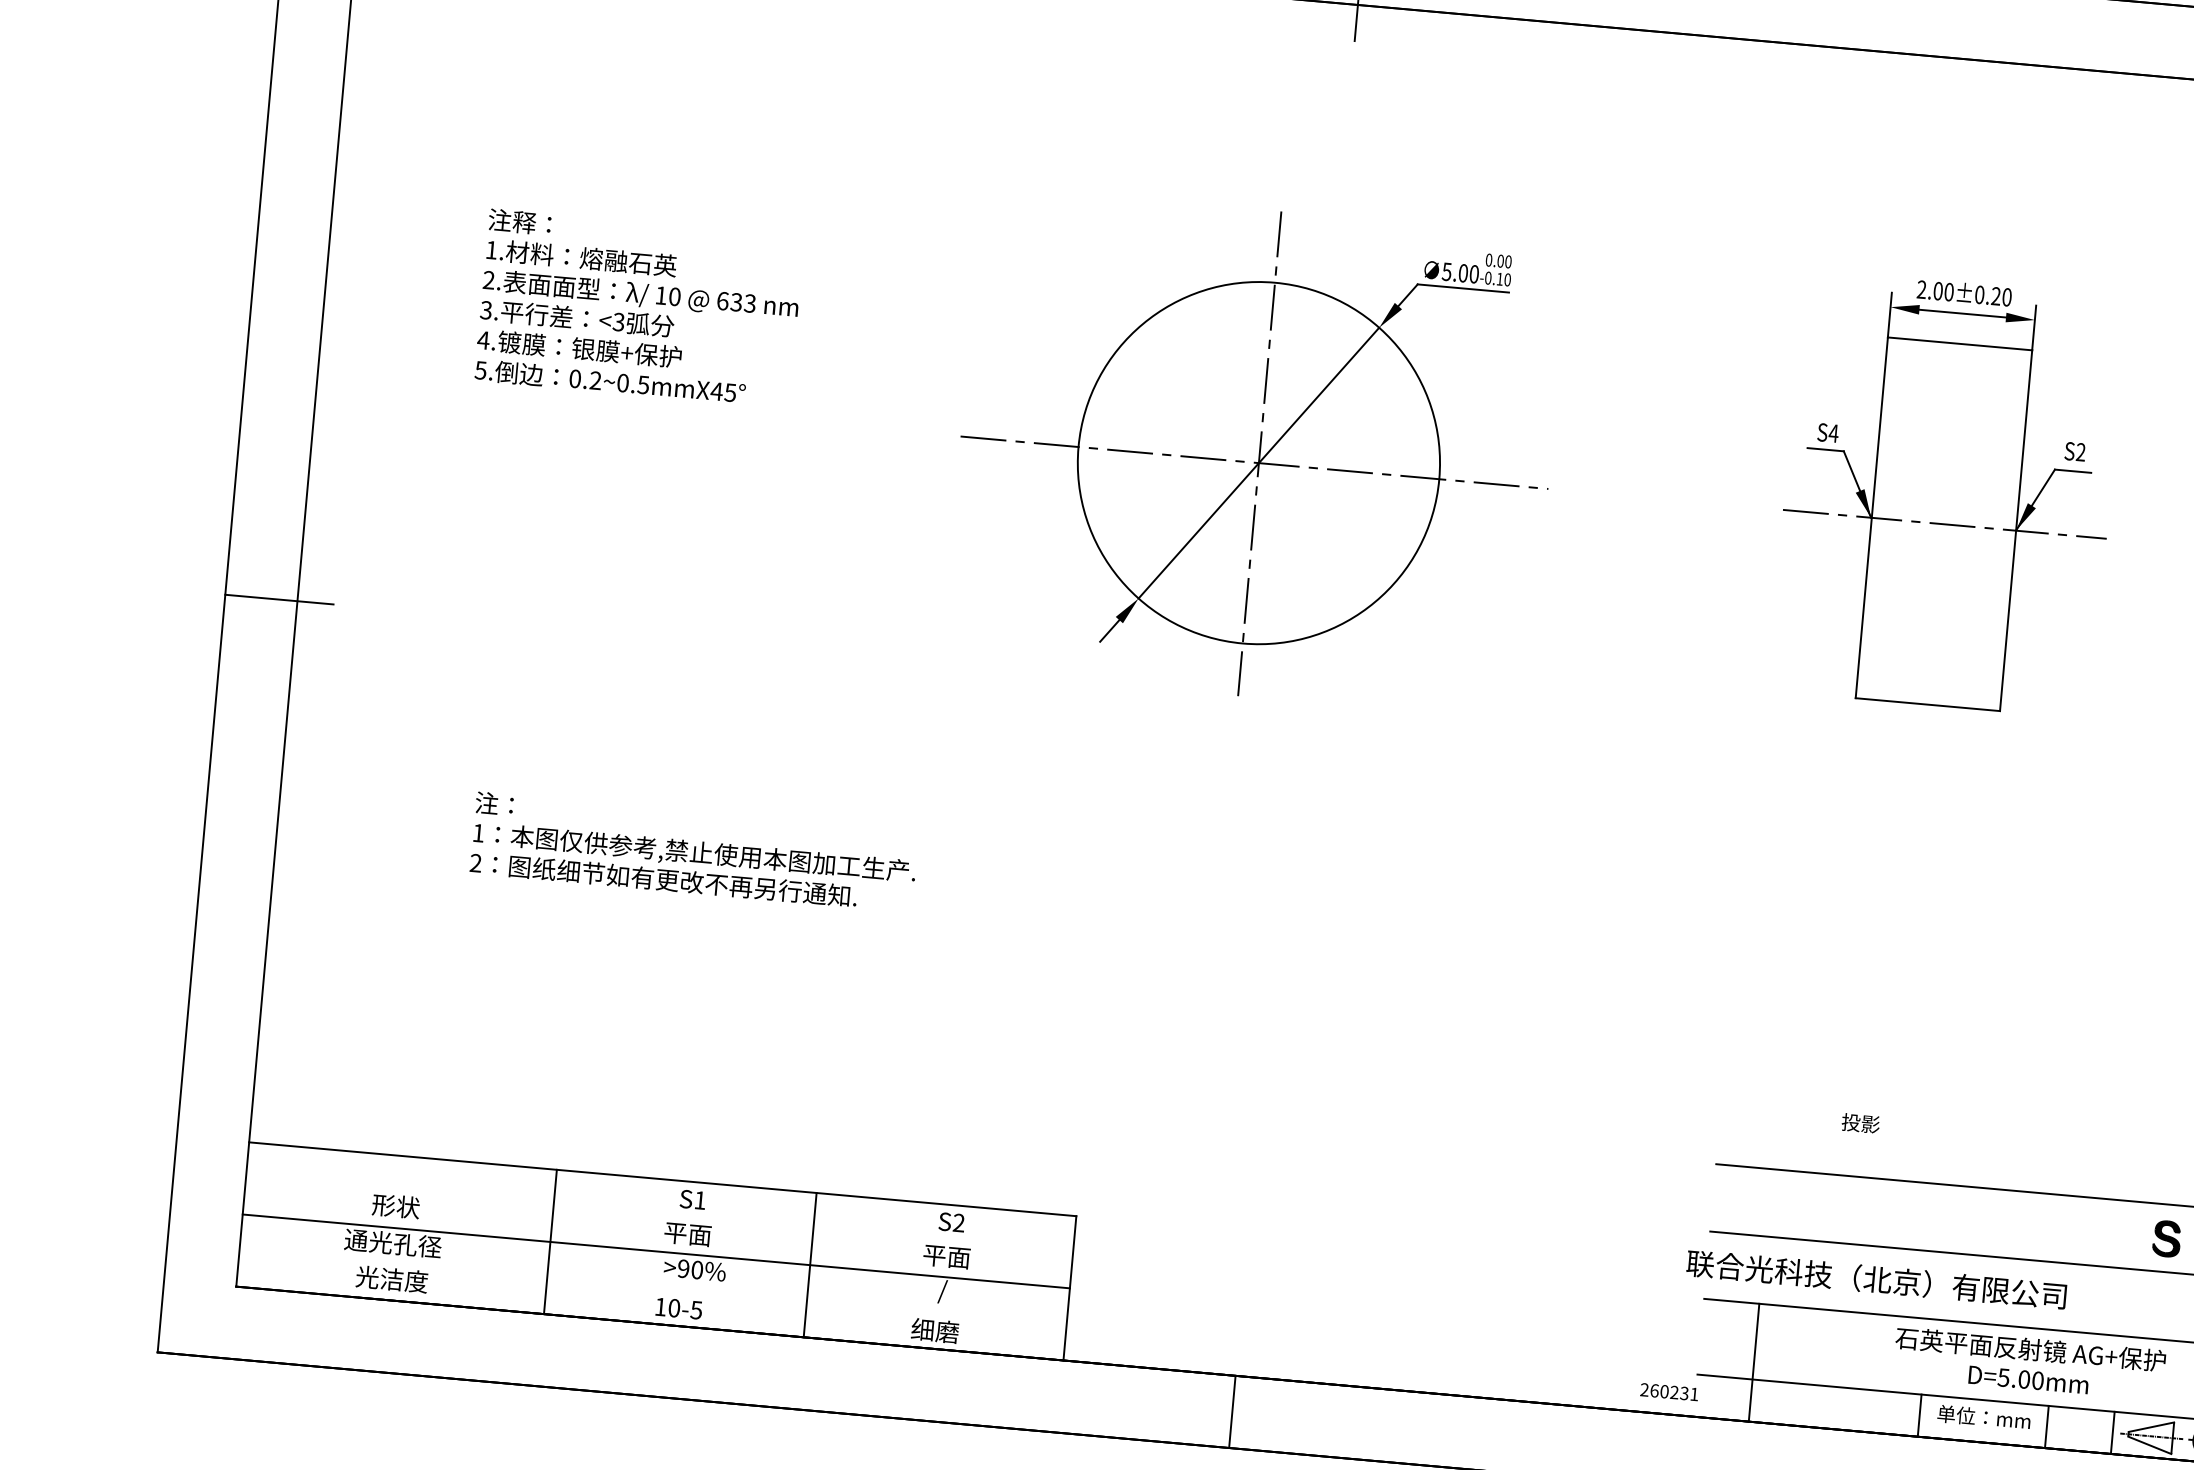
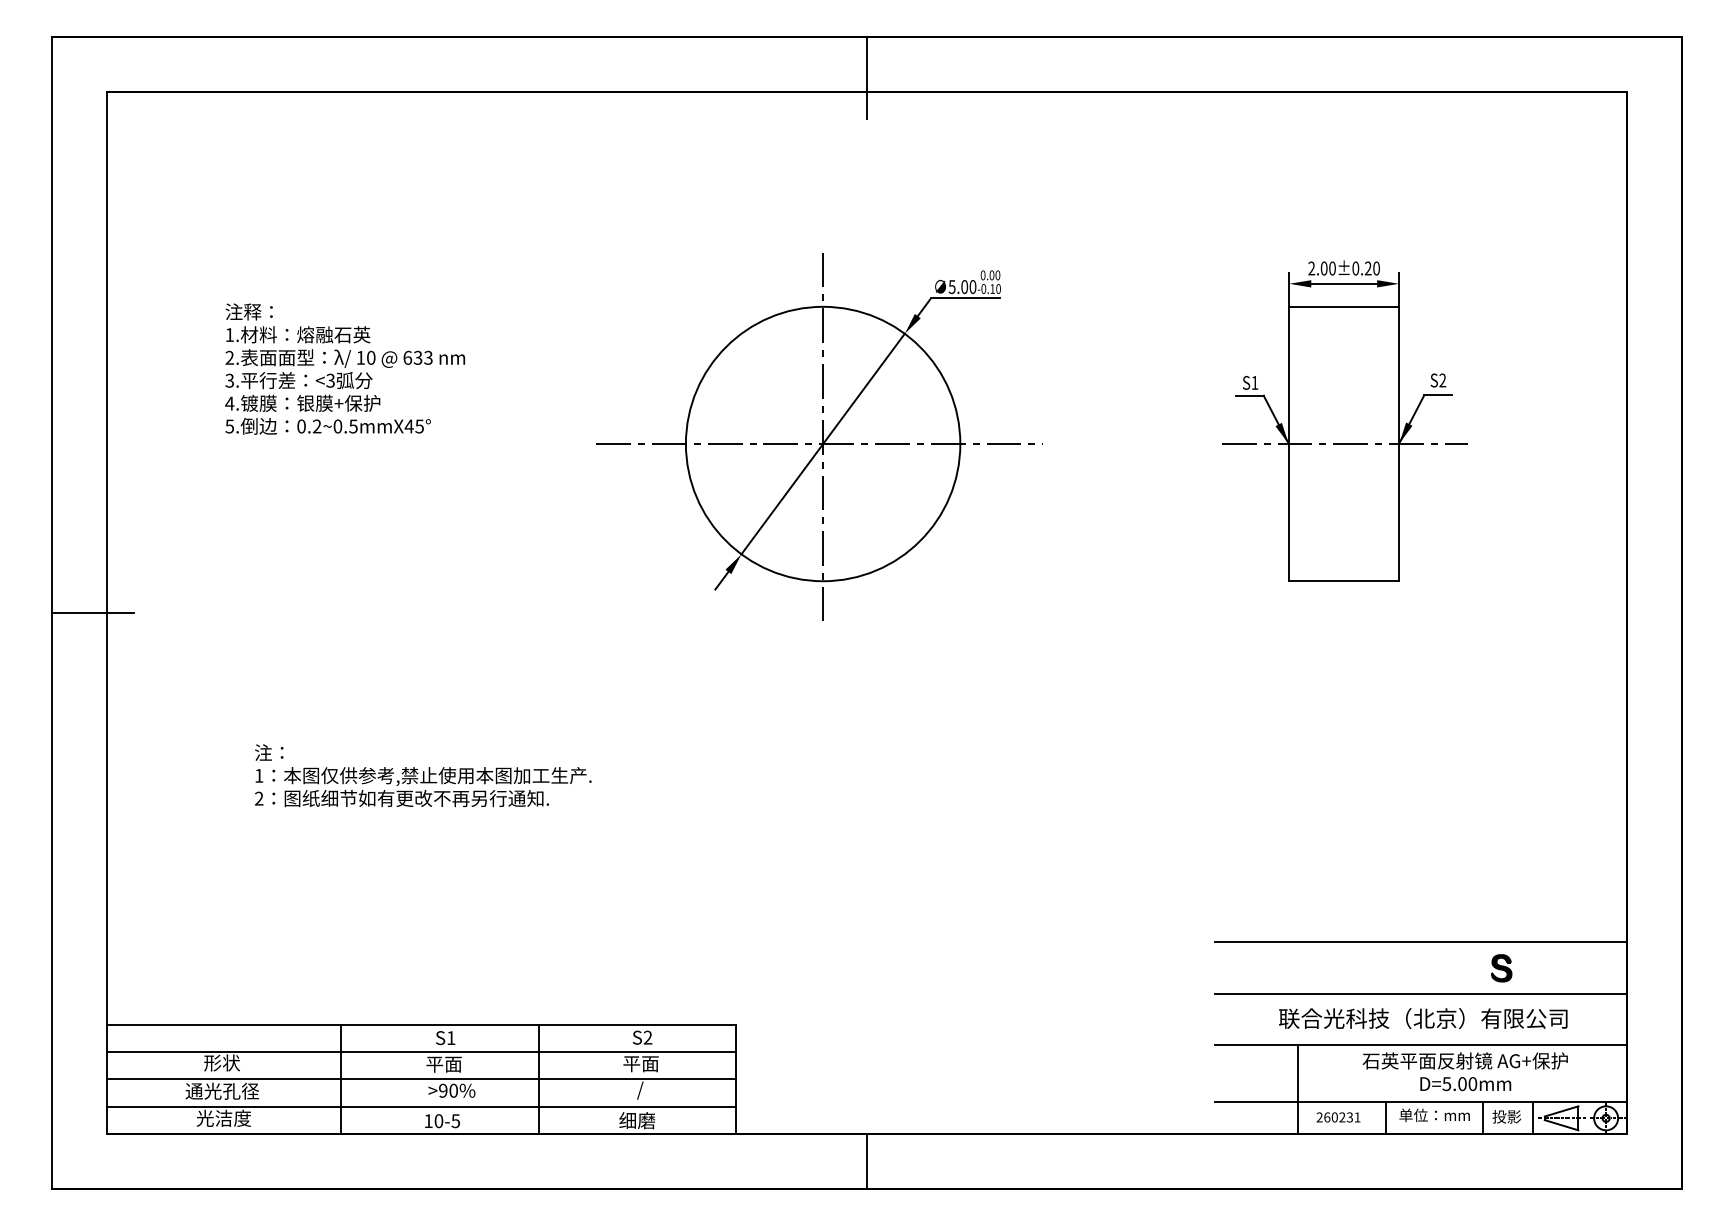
text: (1833, 432) -> (1254, 382), S4 -> S1
text: (1860, 1123) -> (1506, 1116), moved
line: (659, 1215) -> (421, 1052), added
part: (2166, 1239) -> (1501, 968), moved
text: (1876, 1279) -> (1423, 1018), moved
line: (653, 1286) -> (421, 1106), added
line: (1754, 1362) -> (1298, 1089), moved
text: (1669, 1392) -> (1338, 1117), moved

